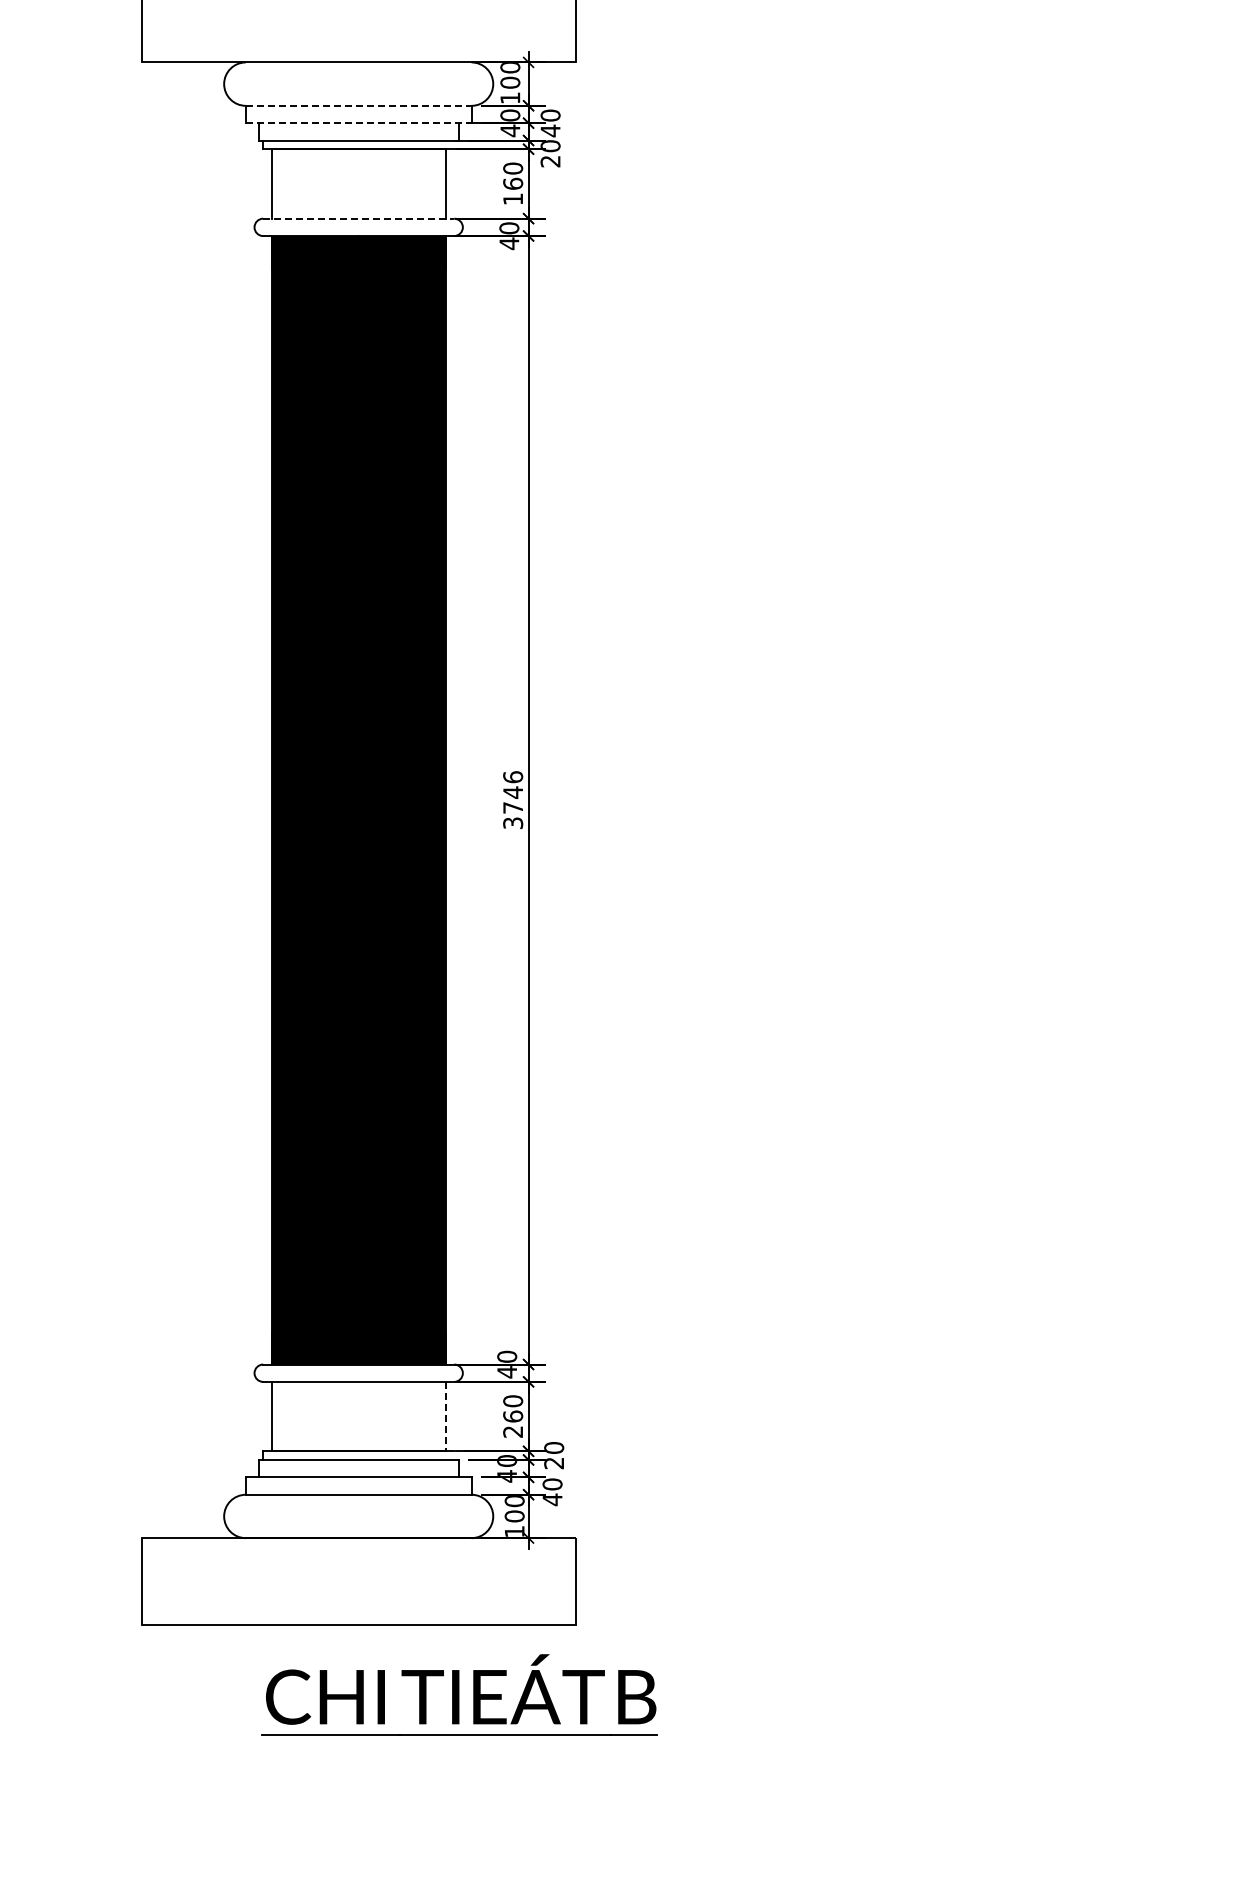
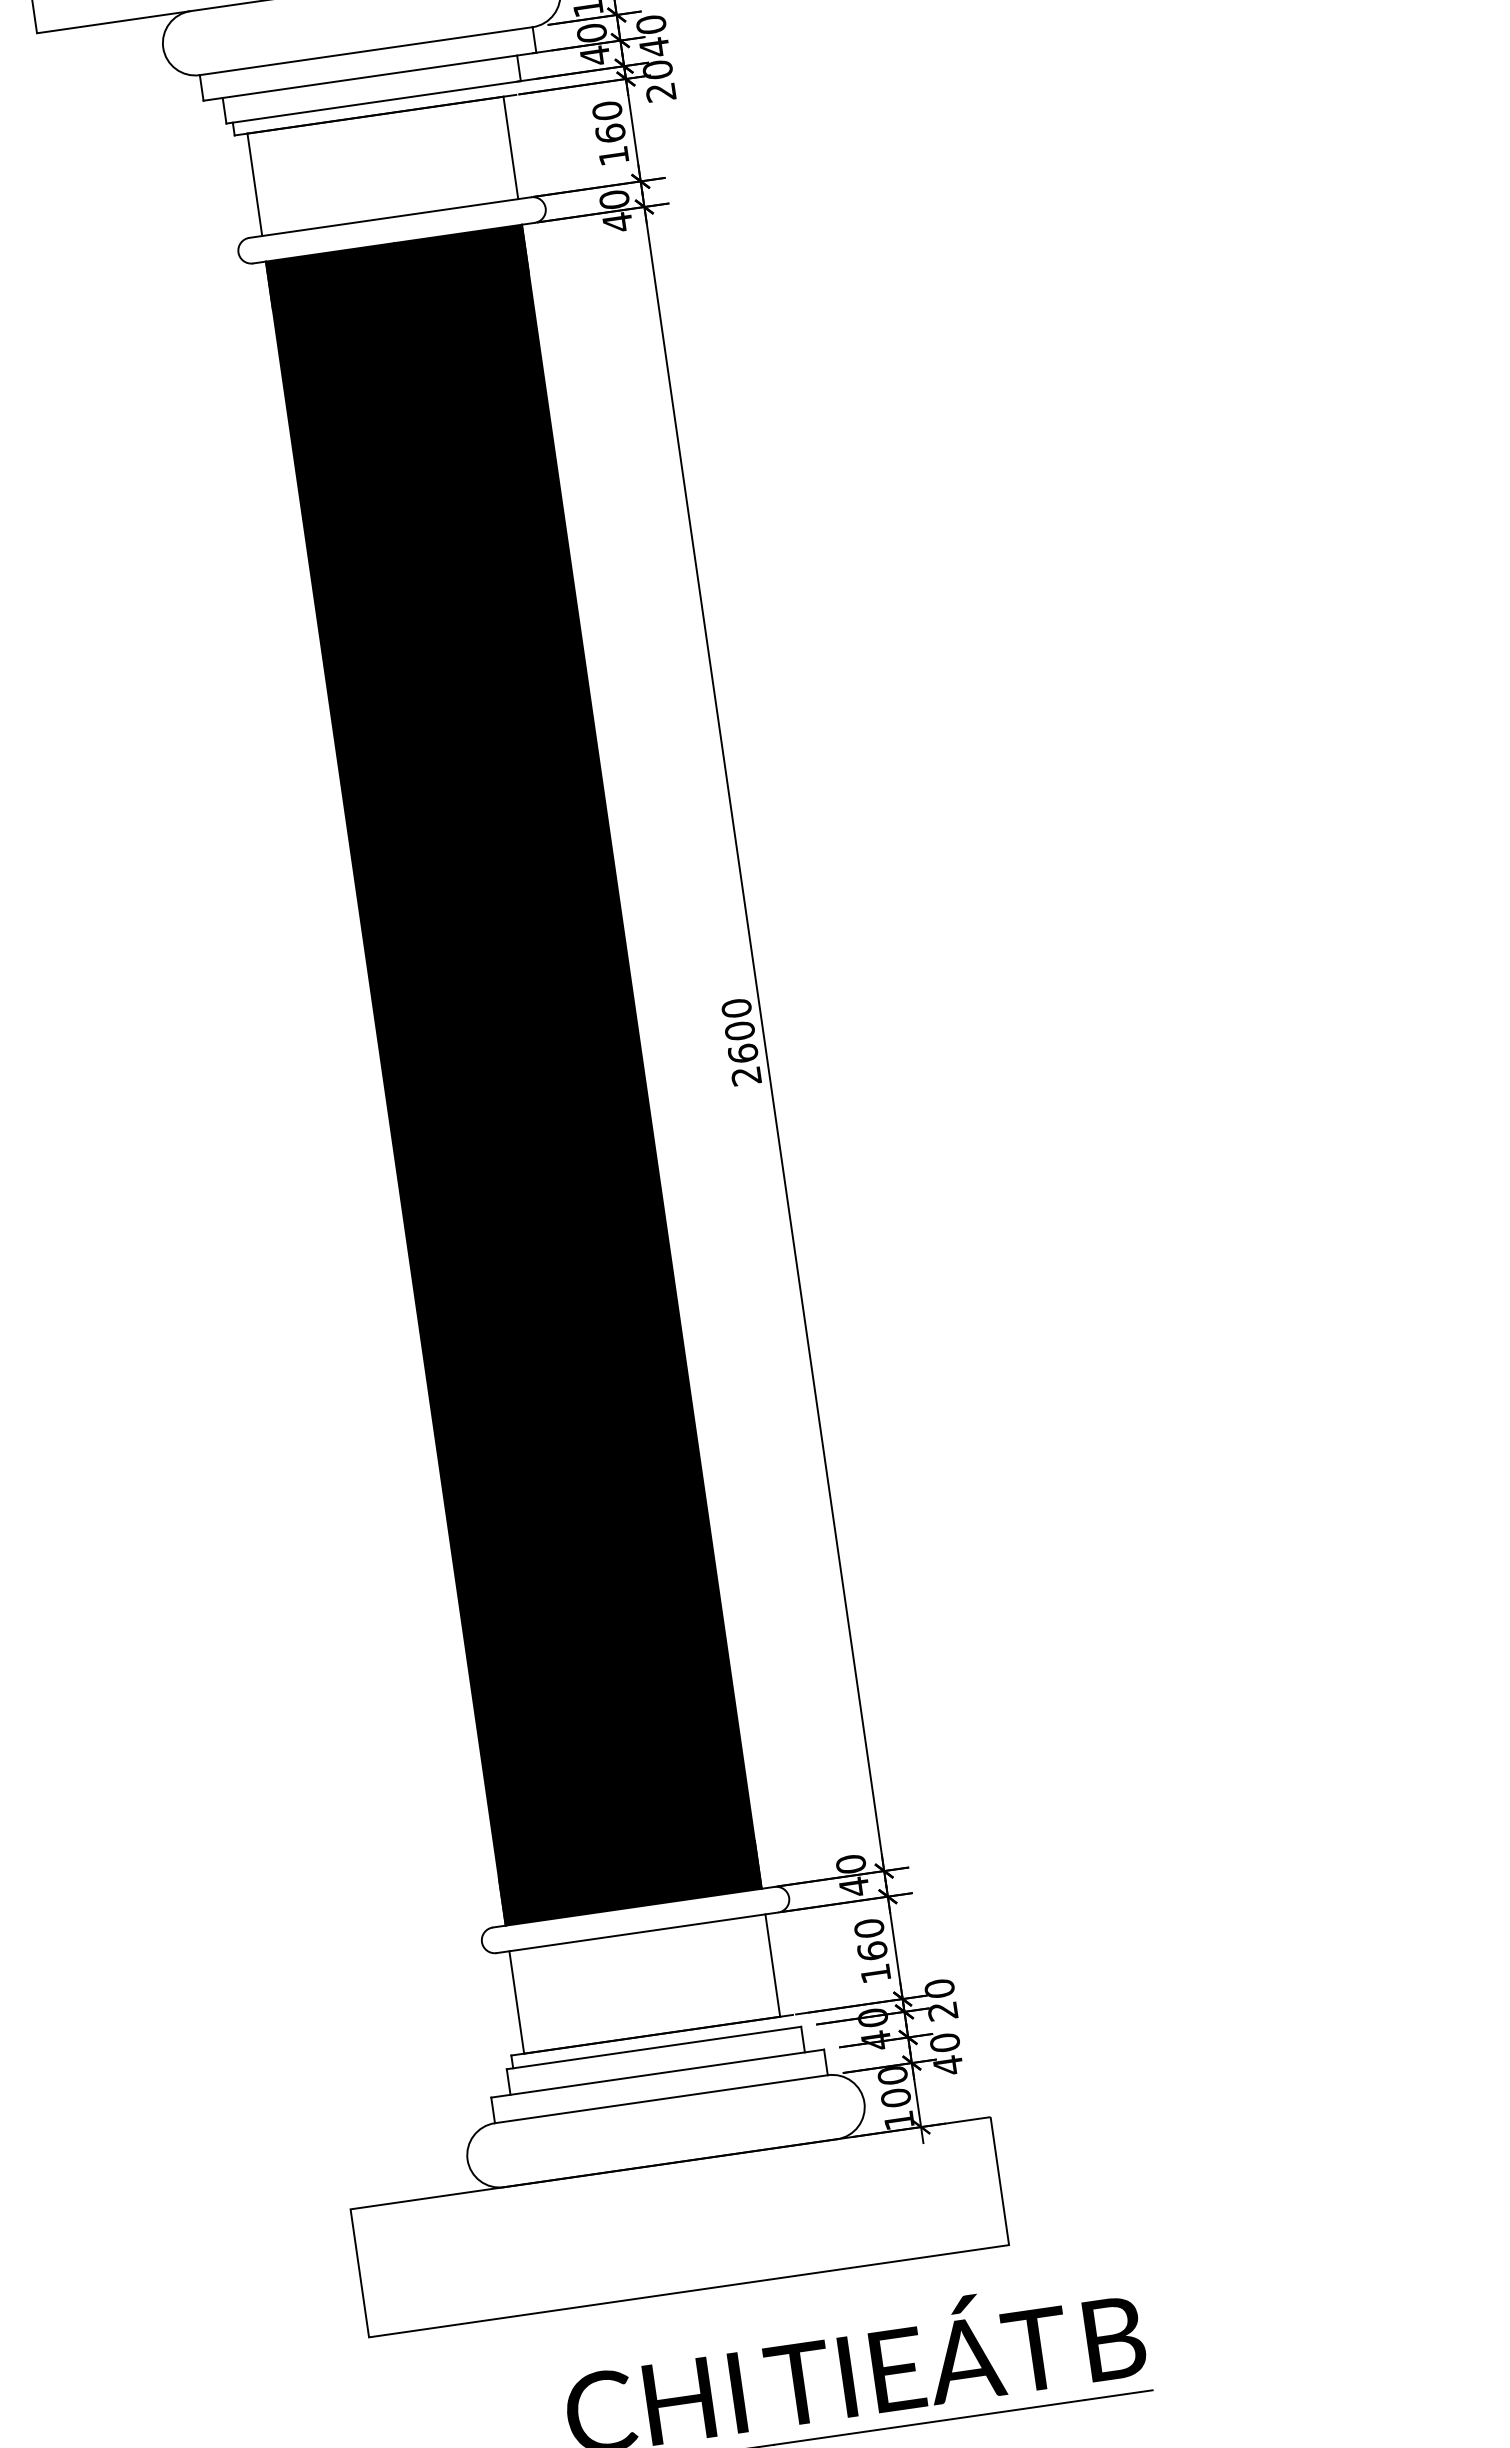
line: (358, 105) -> (365, 50), dashed -> solid
line: (358, 123) -> (369, 77), dashed -> solid
line: (359, 218) -> (391, 217), dashed -> solid
text: (513, 800) -> (742, 1042), 3746 -> 2600
line: (445, 1416) -> (772, 1965), dashed -> solid
text: (512, 1431) -> (874, 1973), 260 -> 160

